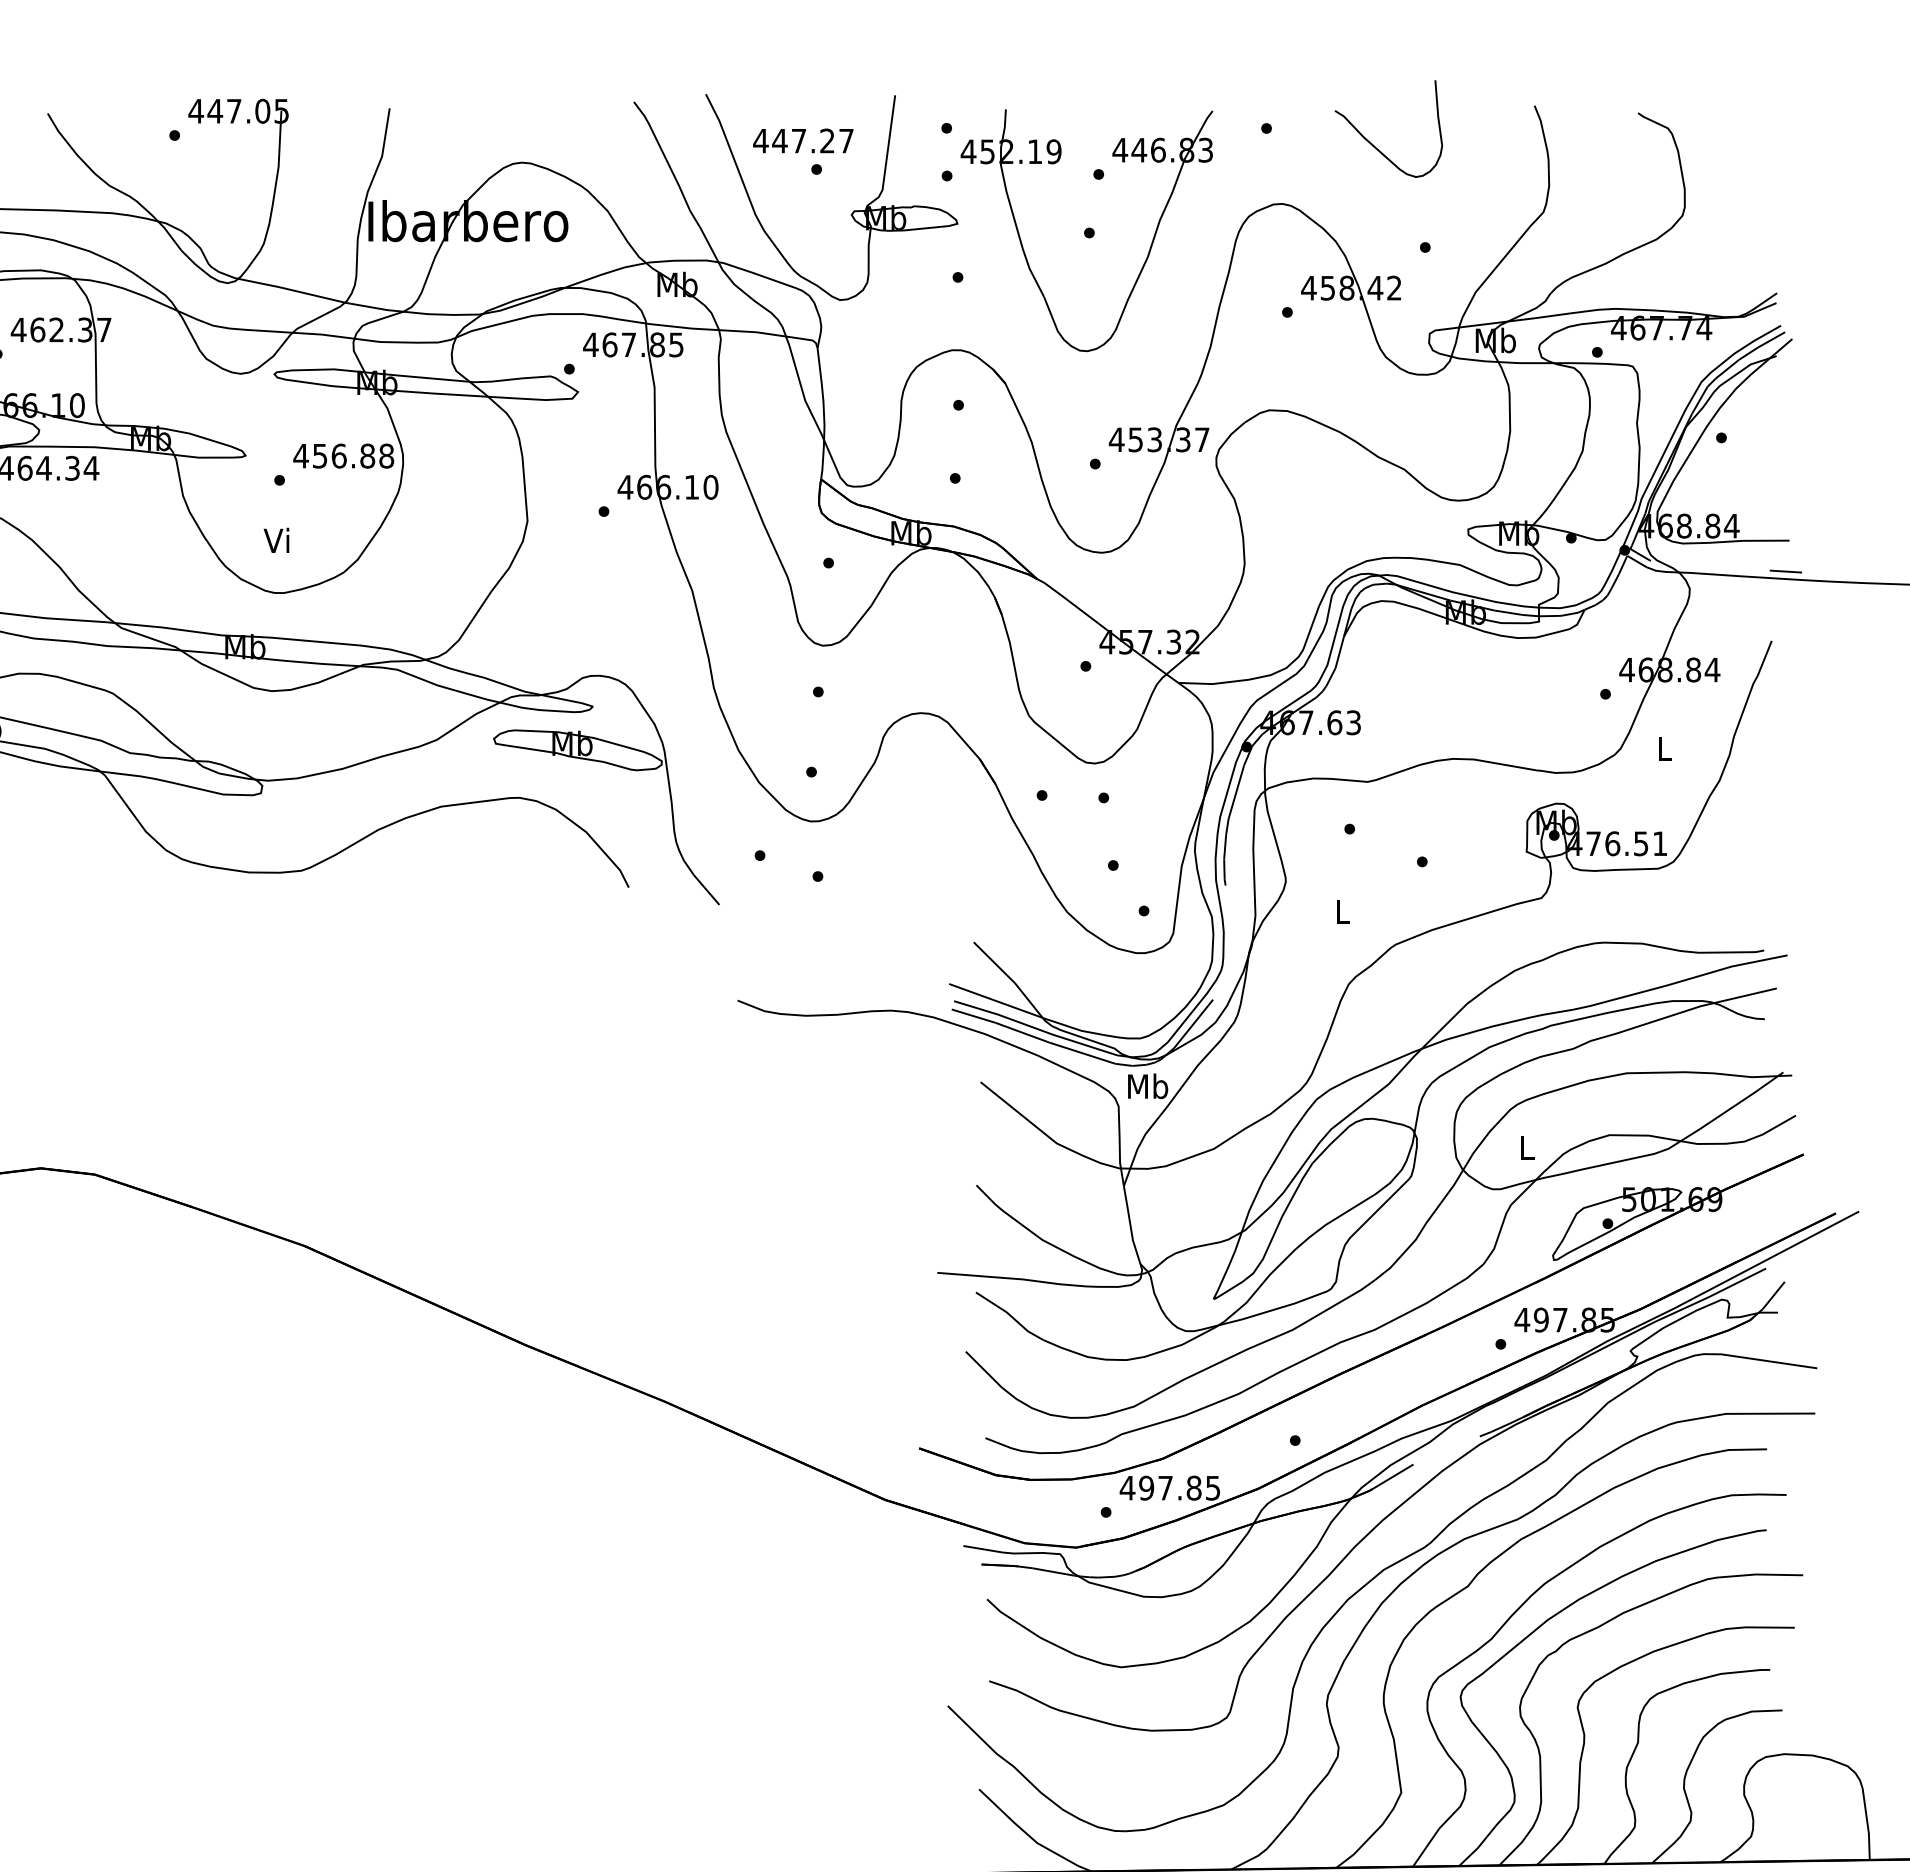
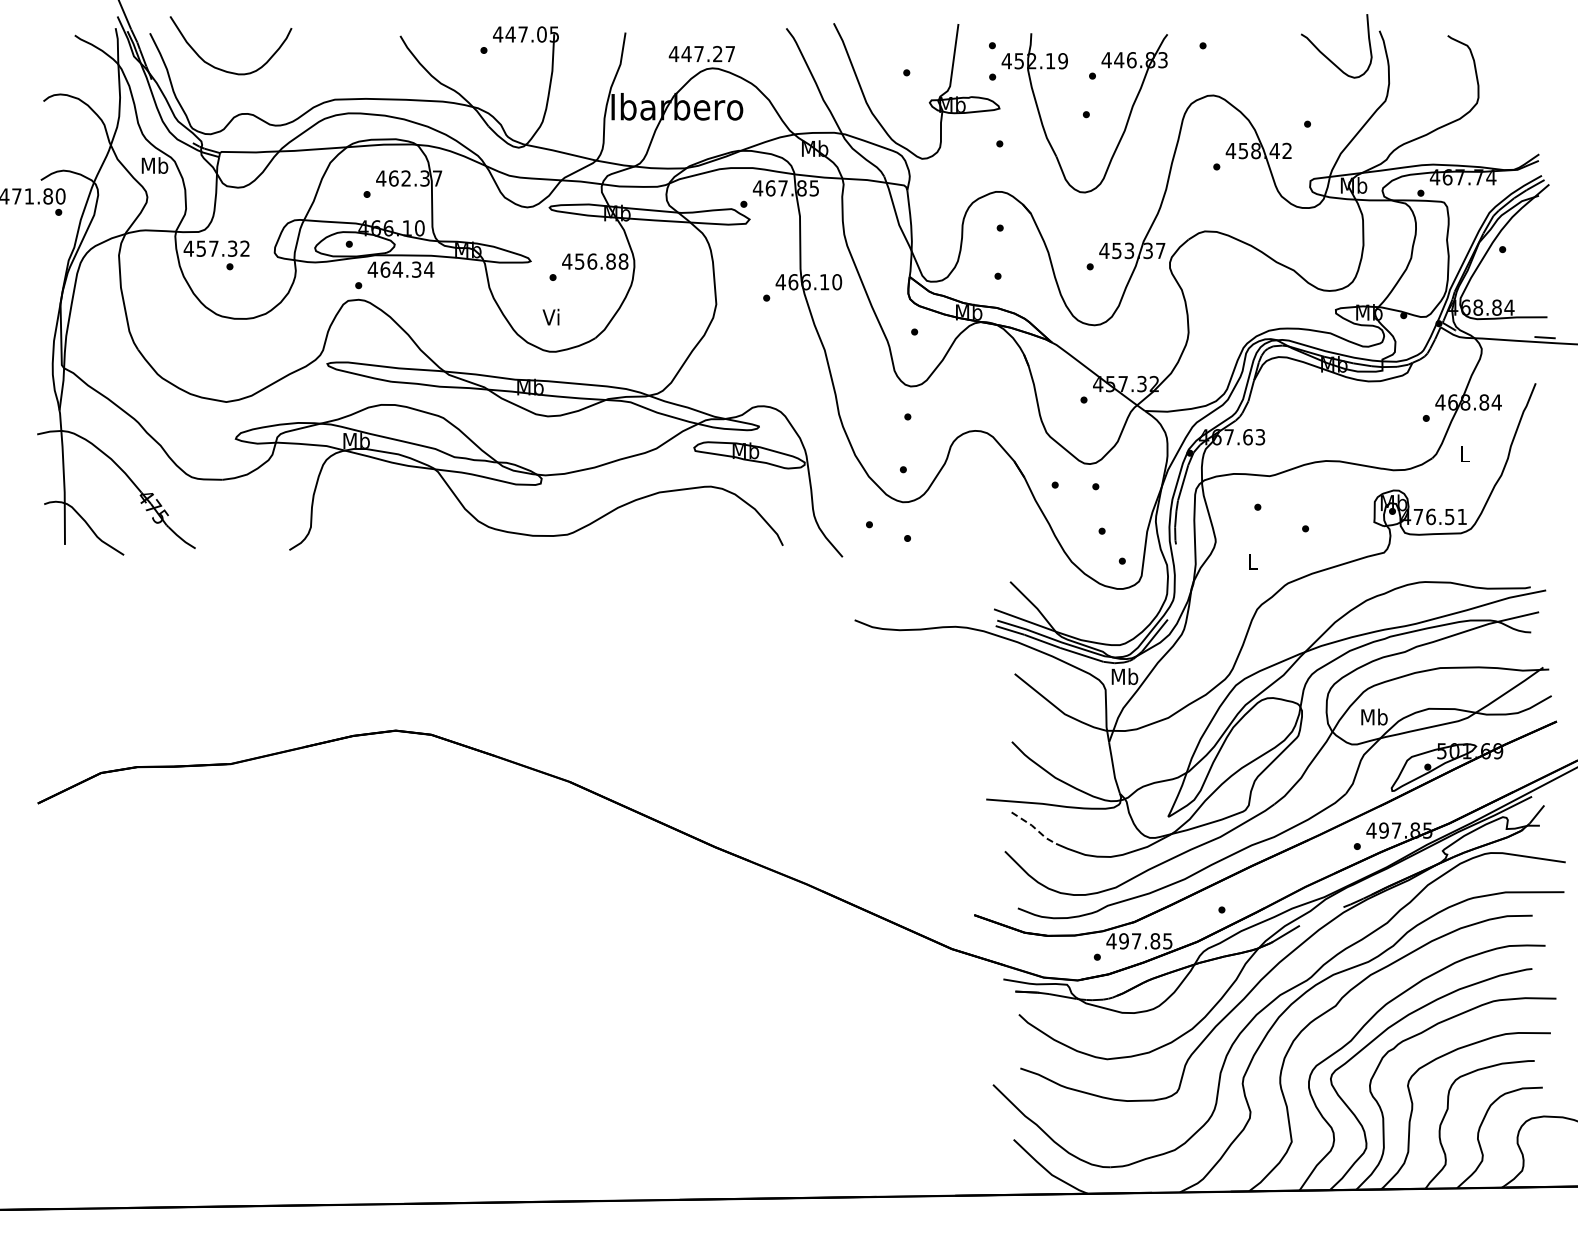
text: (802, 140) -> (701, 53), moved
curve: (1376, 146) -> (1328, 57), moved
text: (1526, 1146) -> (1374, 716), L -> Mb
line: (1010, 1315) -> (1034, 827), solid -> dashed

